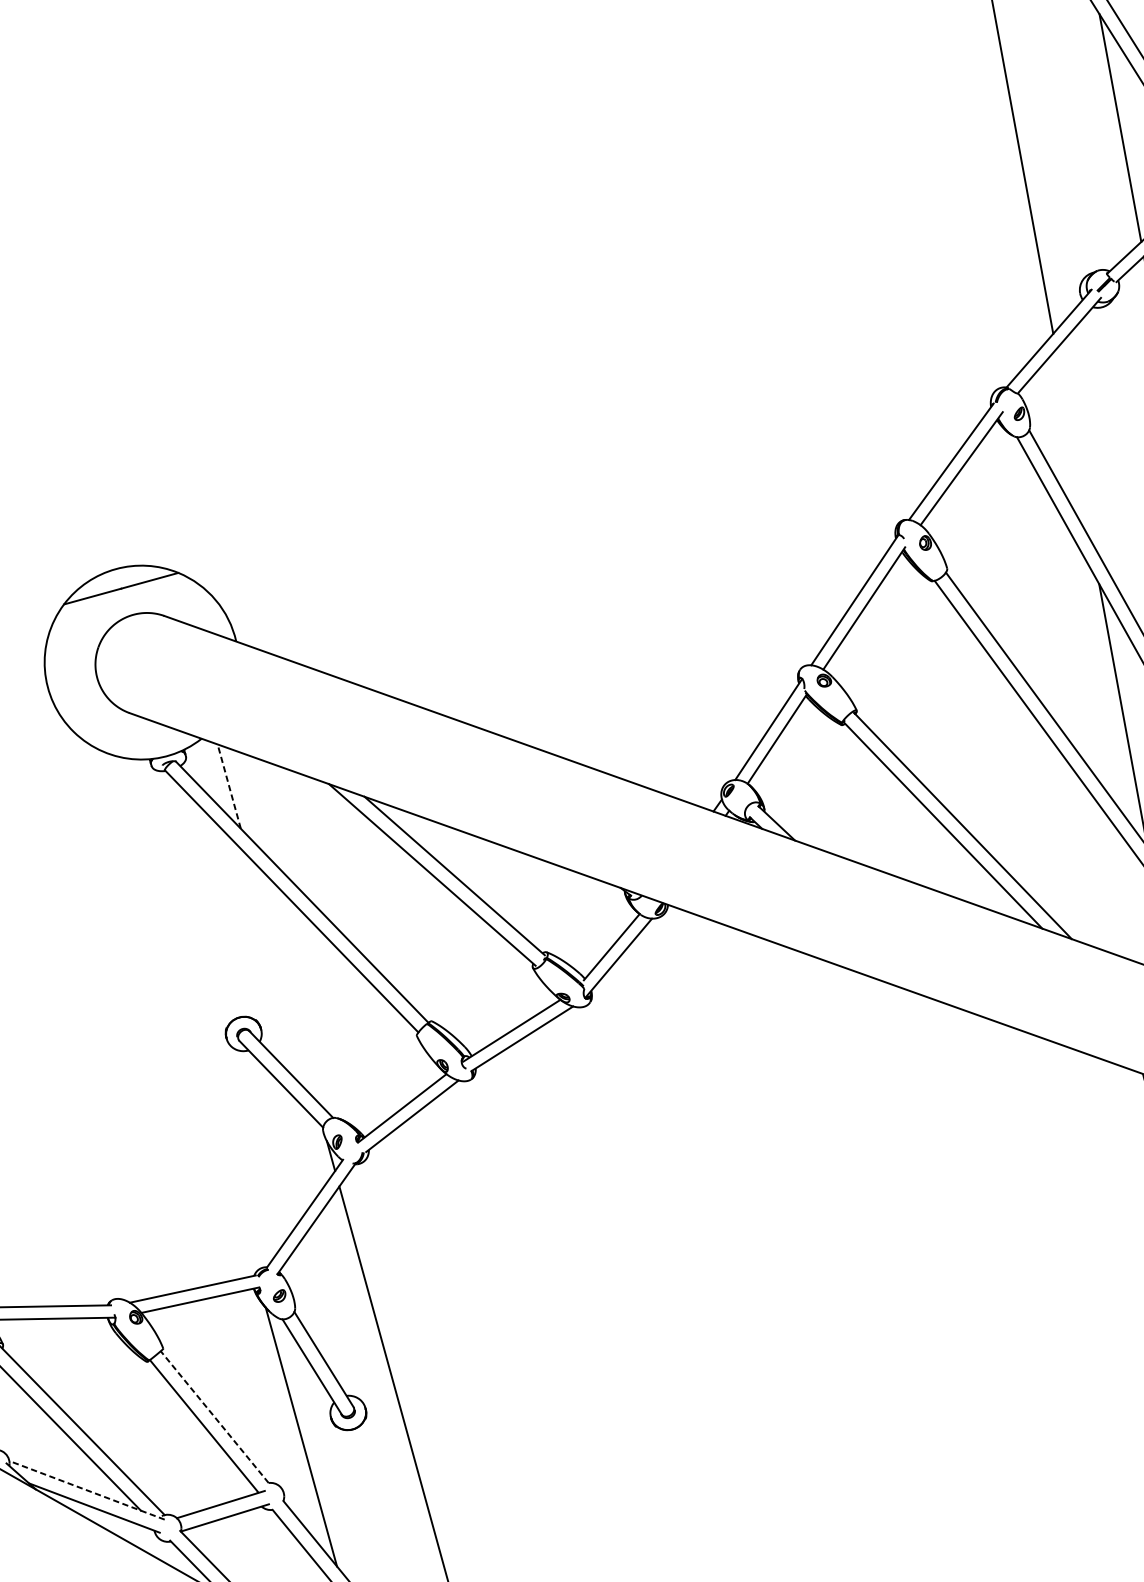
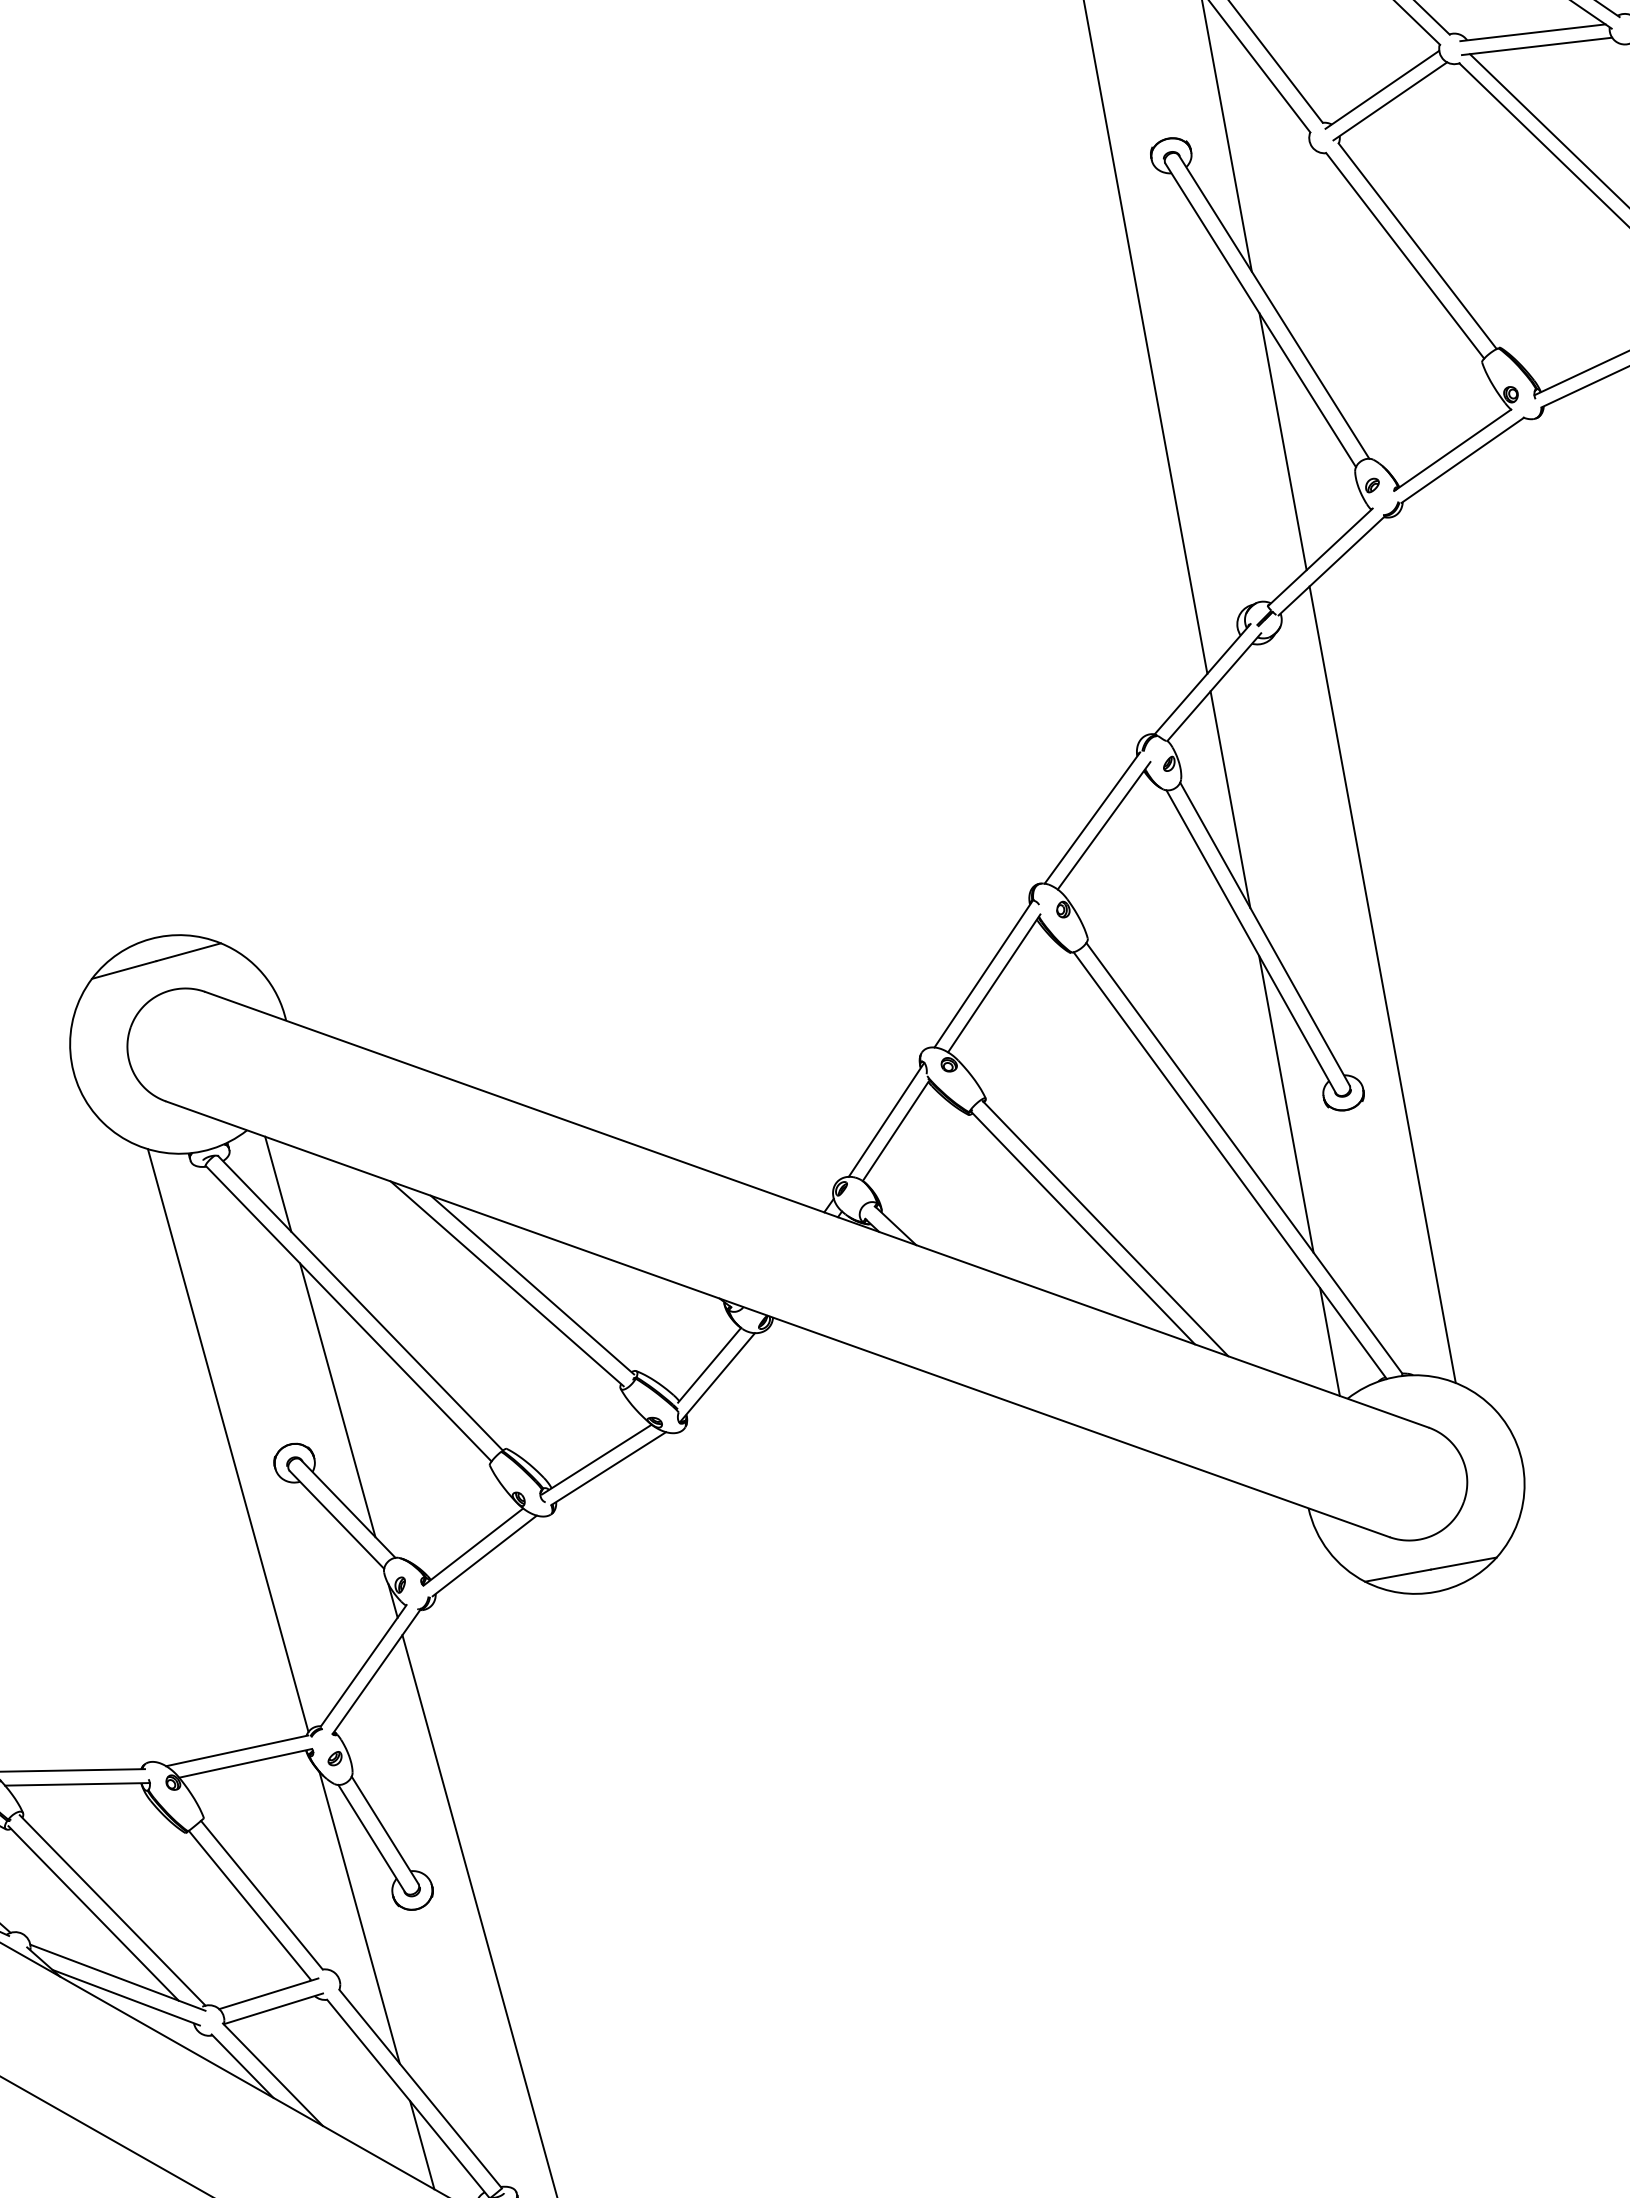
line: (1073, 445) -> (1230, 799), added
line: (229, 785) -> (278, 1183), dashed -> solid
line: (281, 978) -> (337, 1400), added
line: (184, 1013) -> (227, 1440), added
line: (214, 1416) -> (261, 1894), dashed -> solid
line: (86, 1490) -> (117, 1977), dashed -> solid

